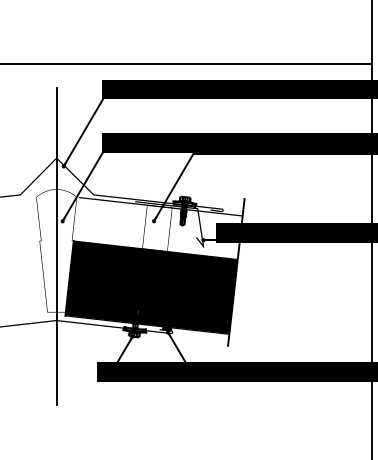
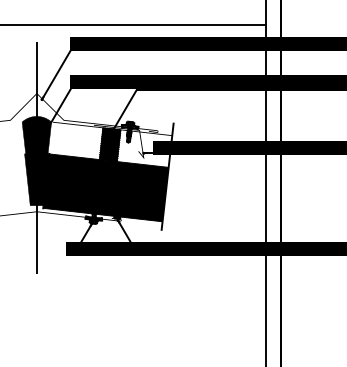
hatch: (156, 228) -> (109, 144), added
fill: (56, 250) -> (36, 160), added

